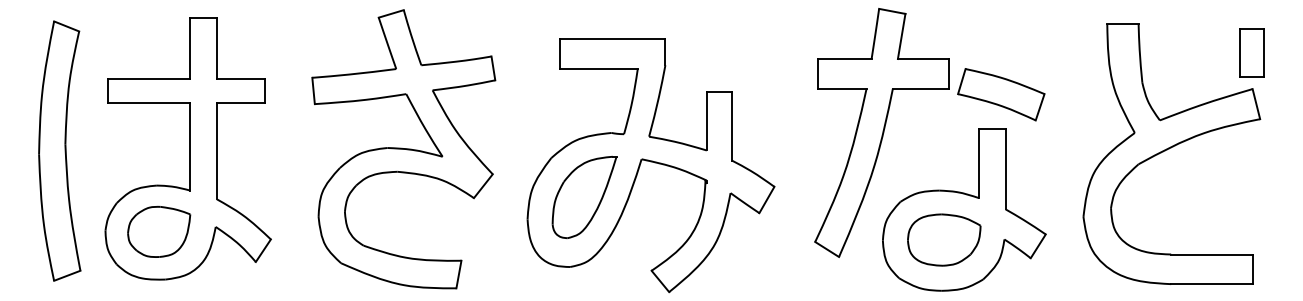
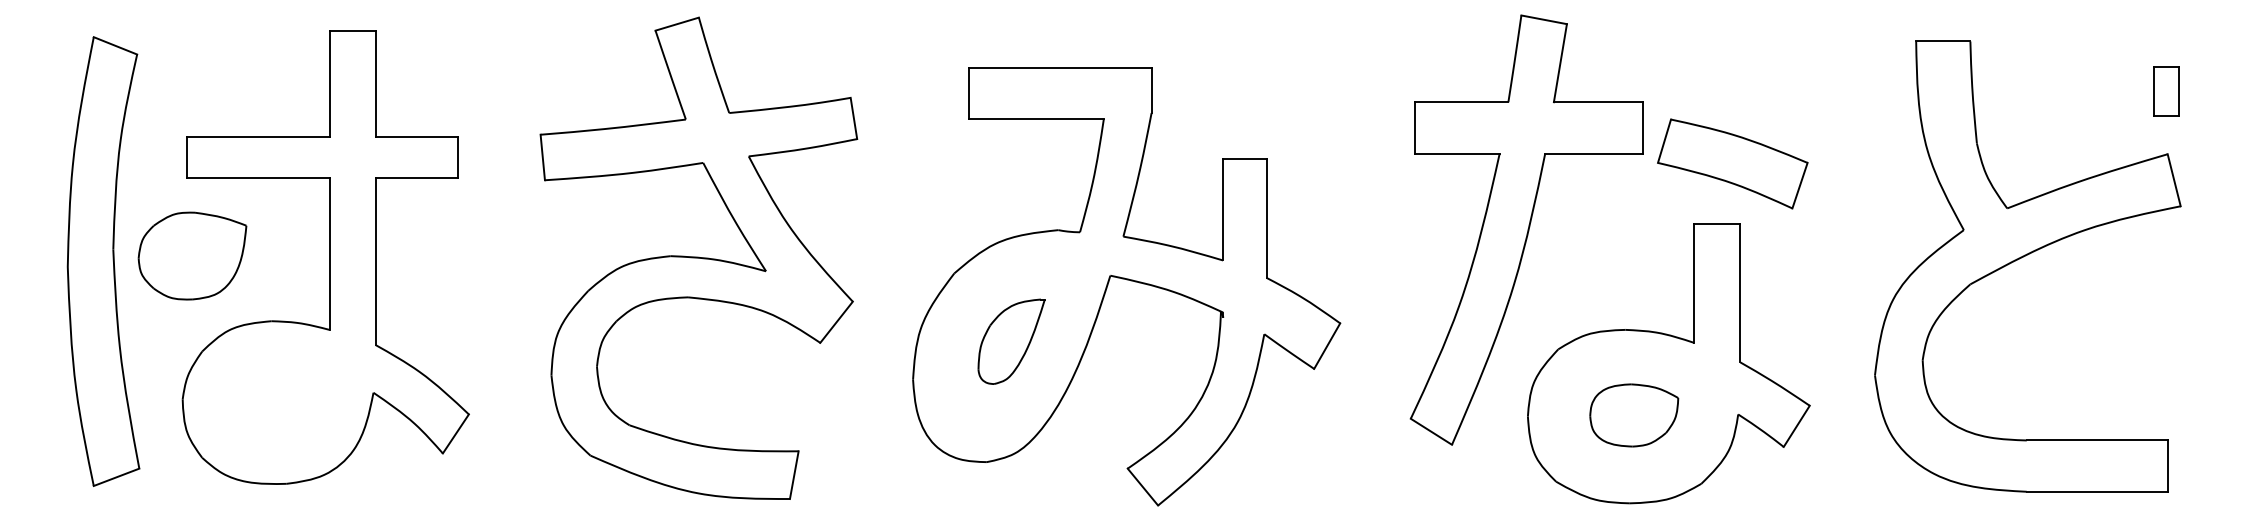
part: (1251, 52) -> (2165, 90), size x0.6
part: (584, 197) -> (1011, 341), size x0.6
part: (159, 231) -> (193, 255), moved
part: (944, 239) -> (1634, 414), size x0.7

